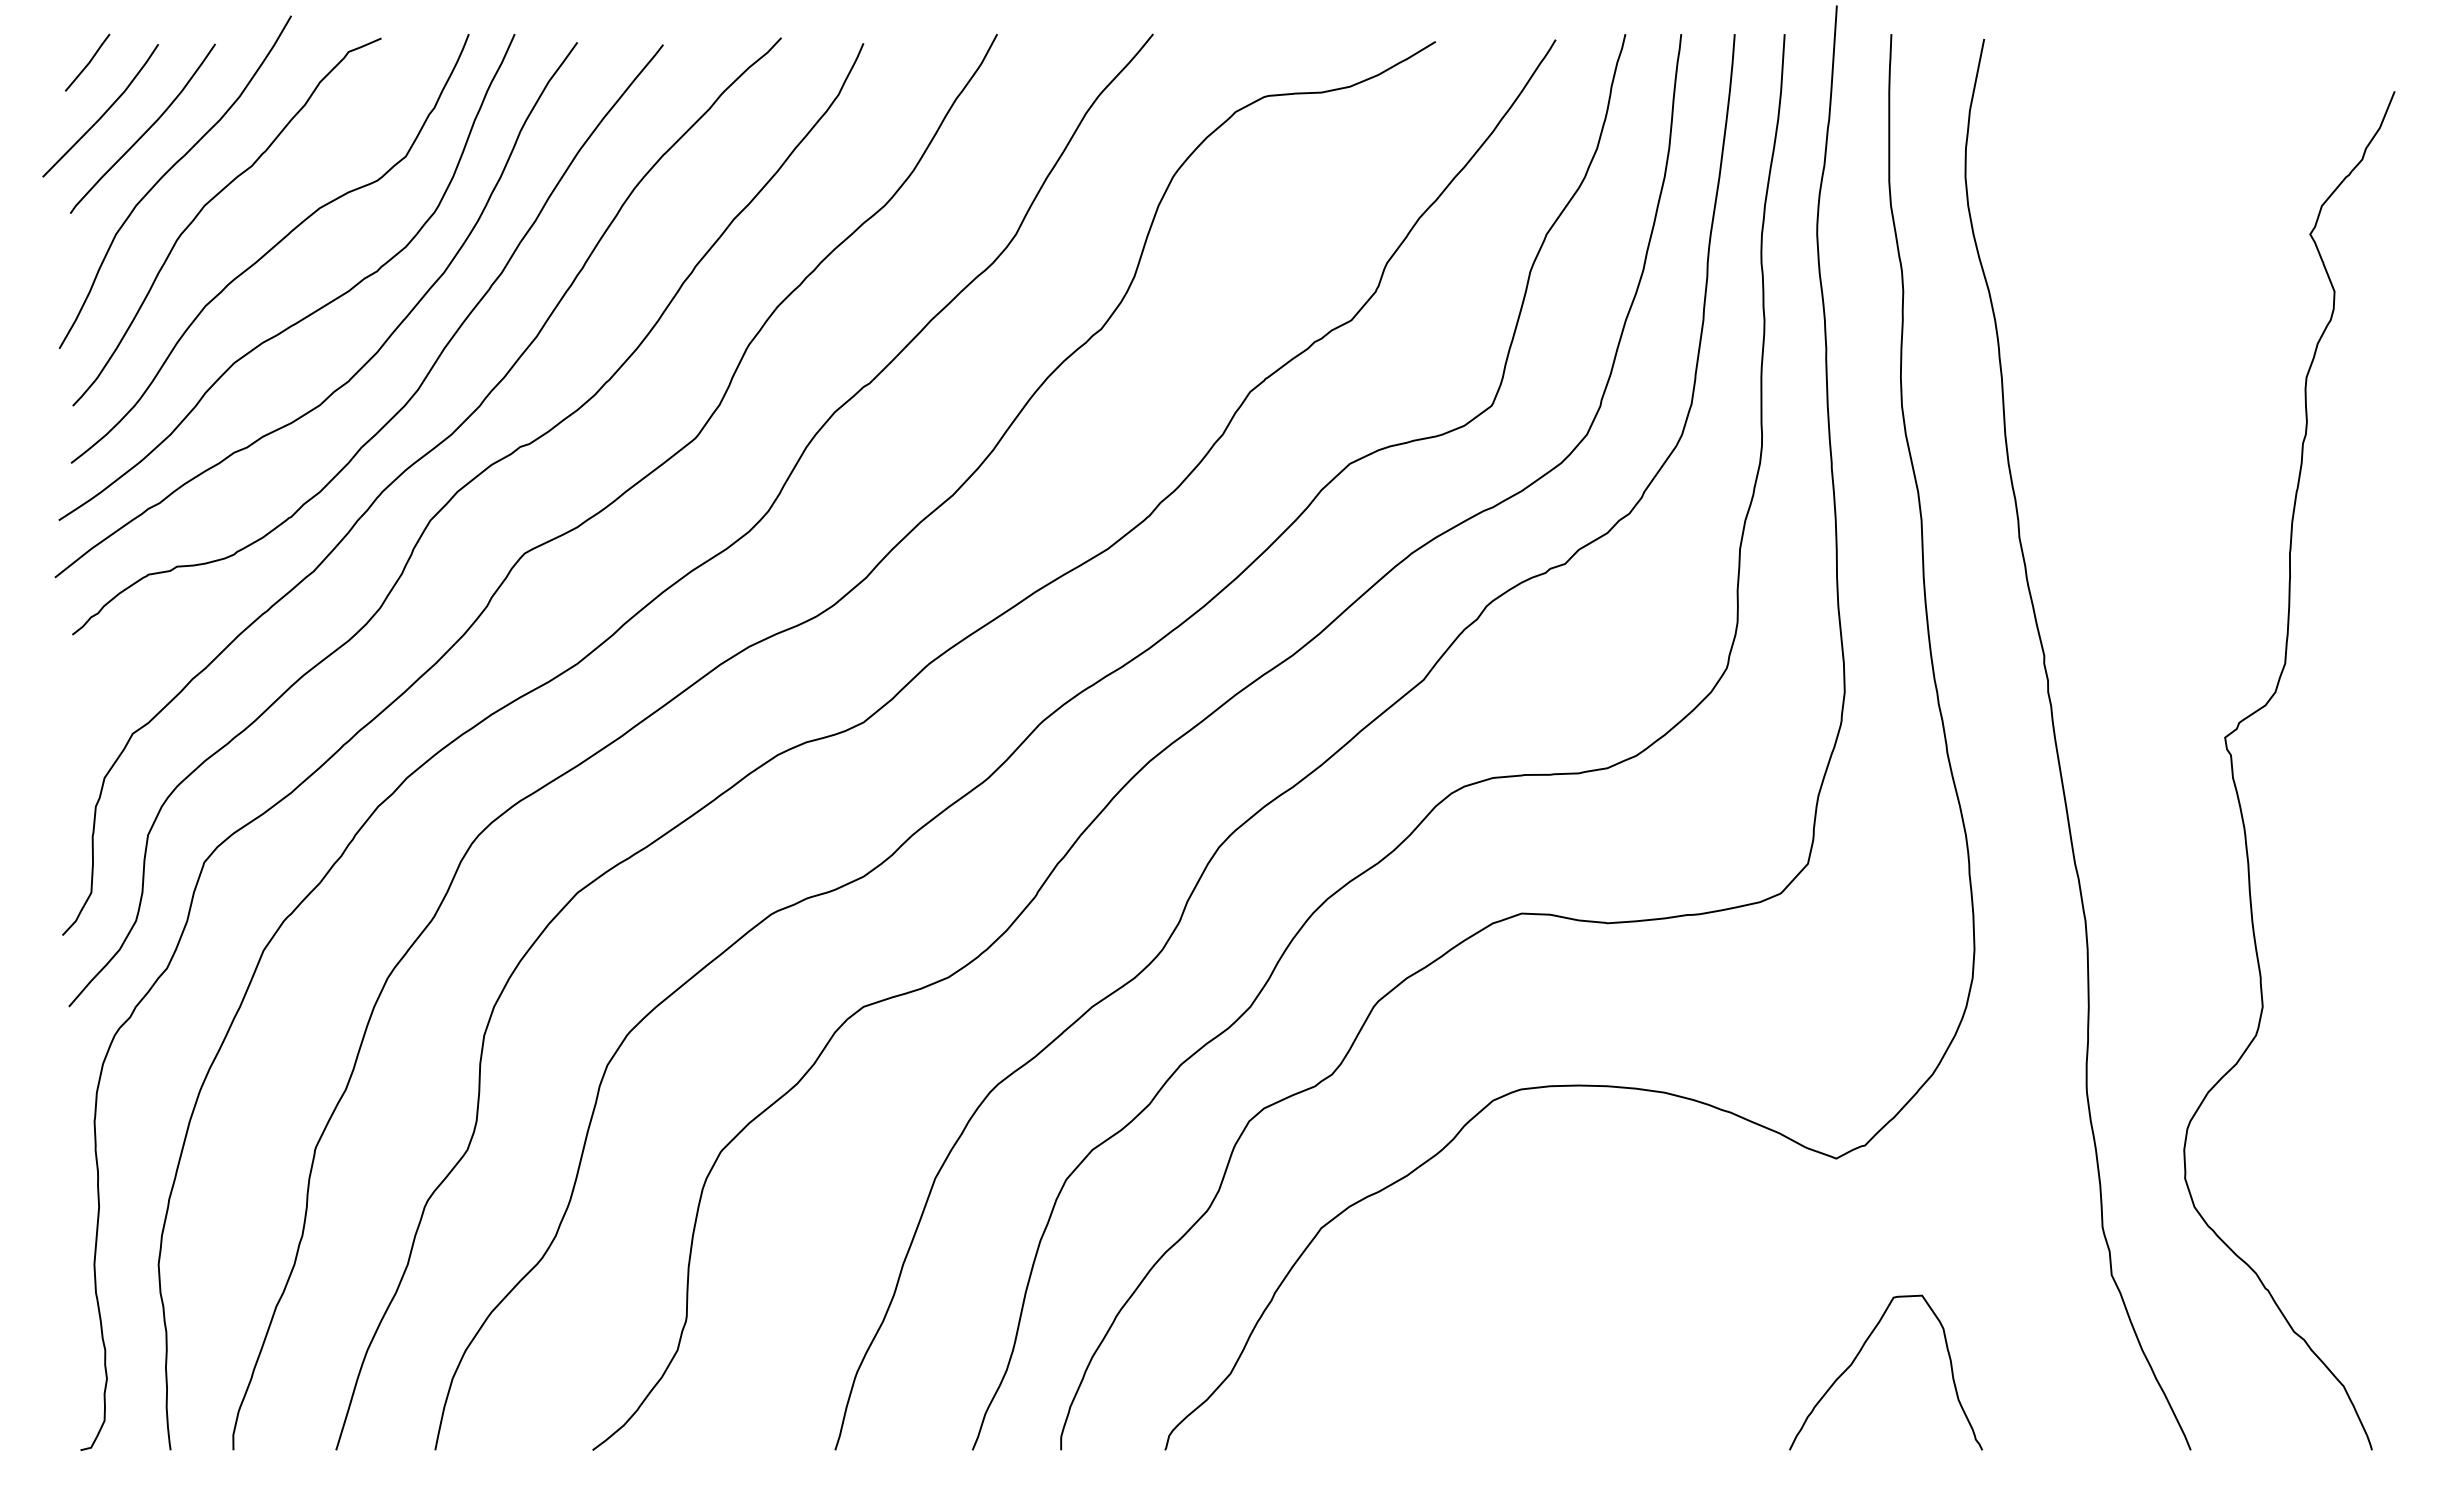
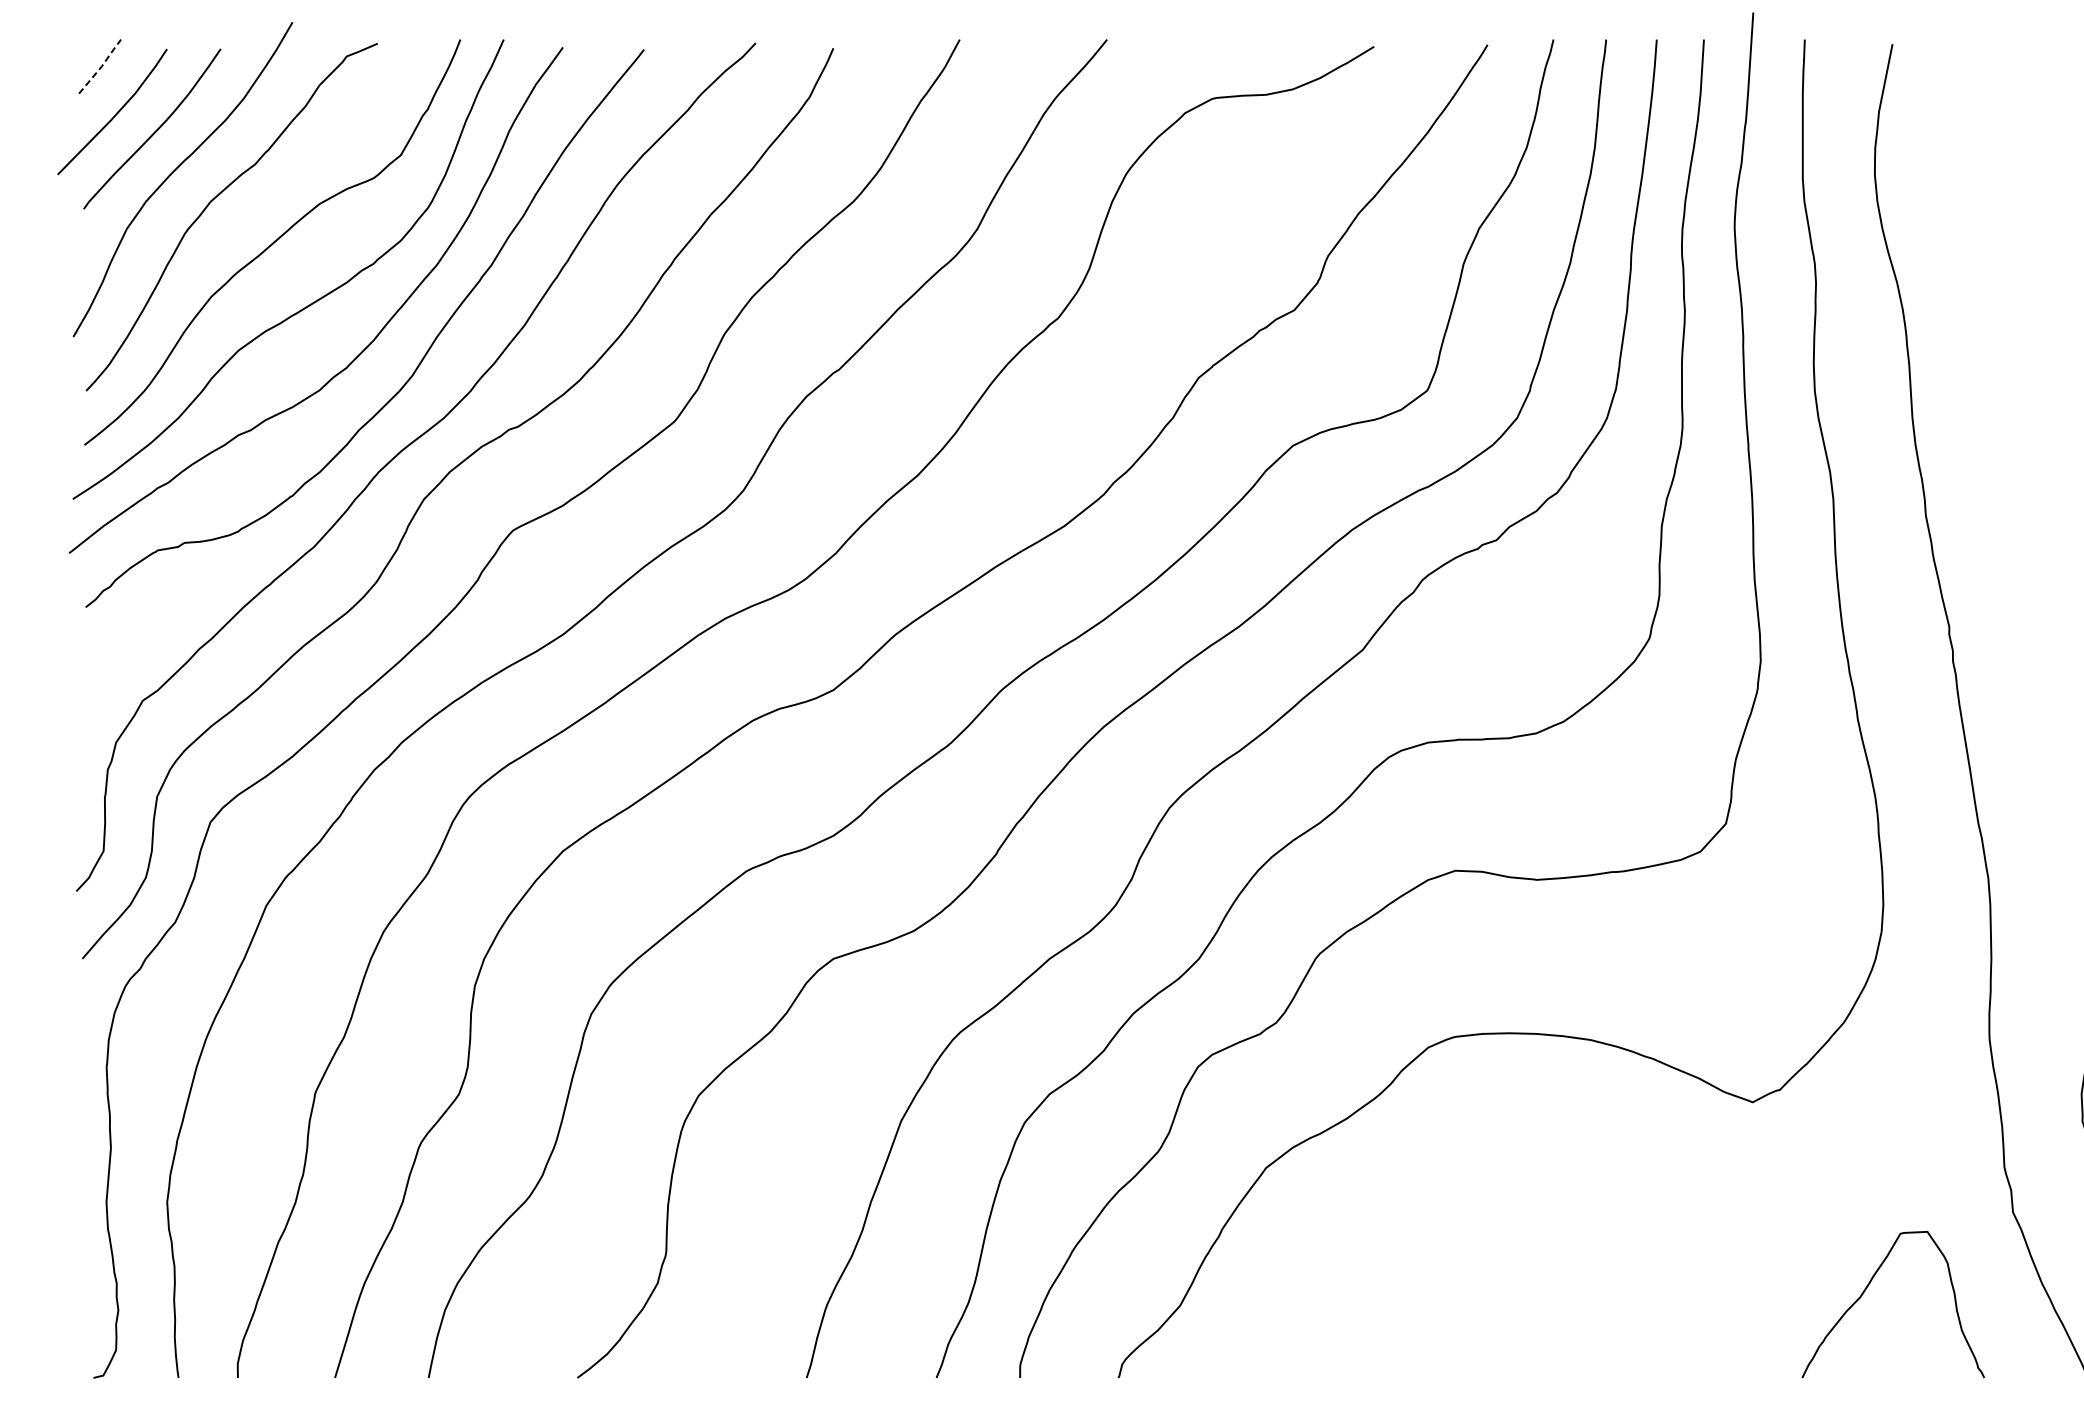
line: (89, 62) -> (101, 66), solid -> dashed
curve: (1858, 1355) -> (1867, 1288), moved

